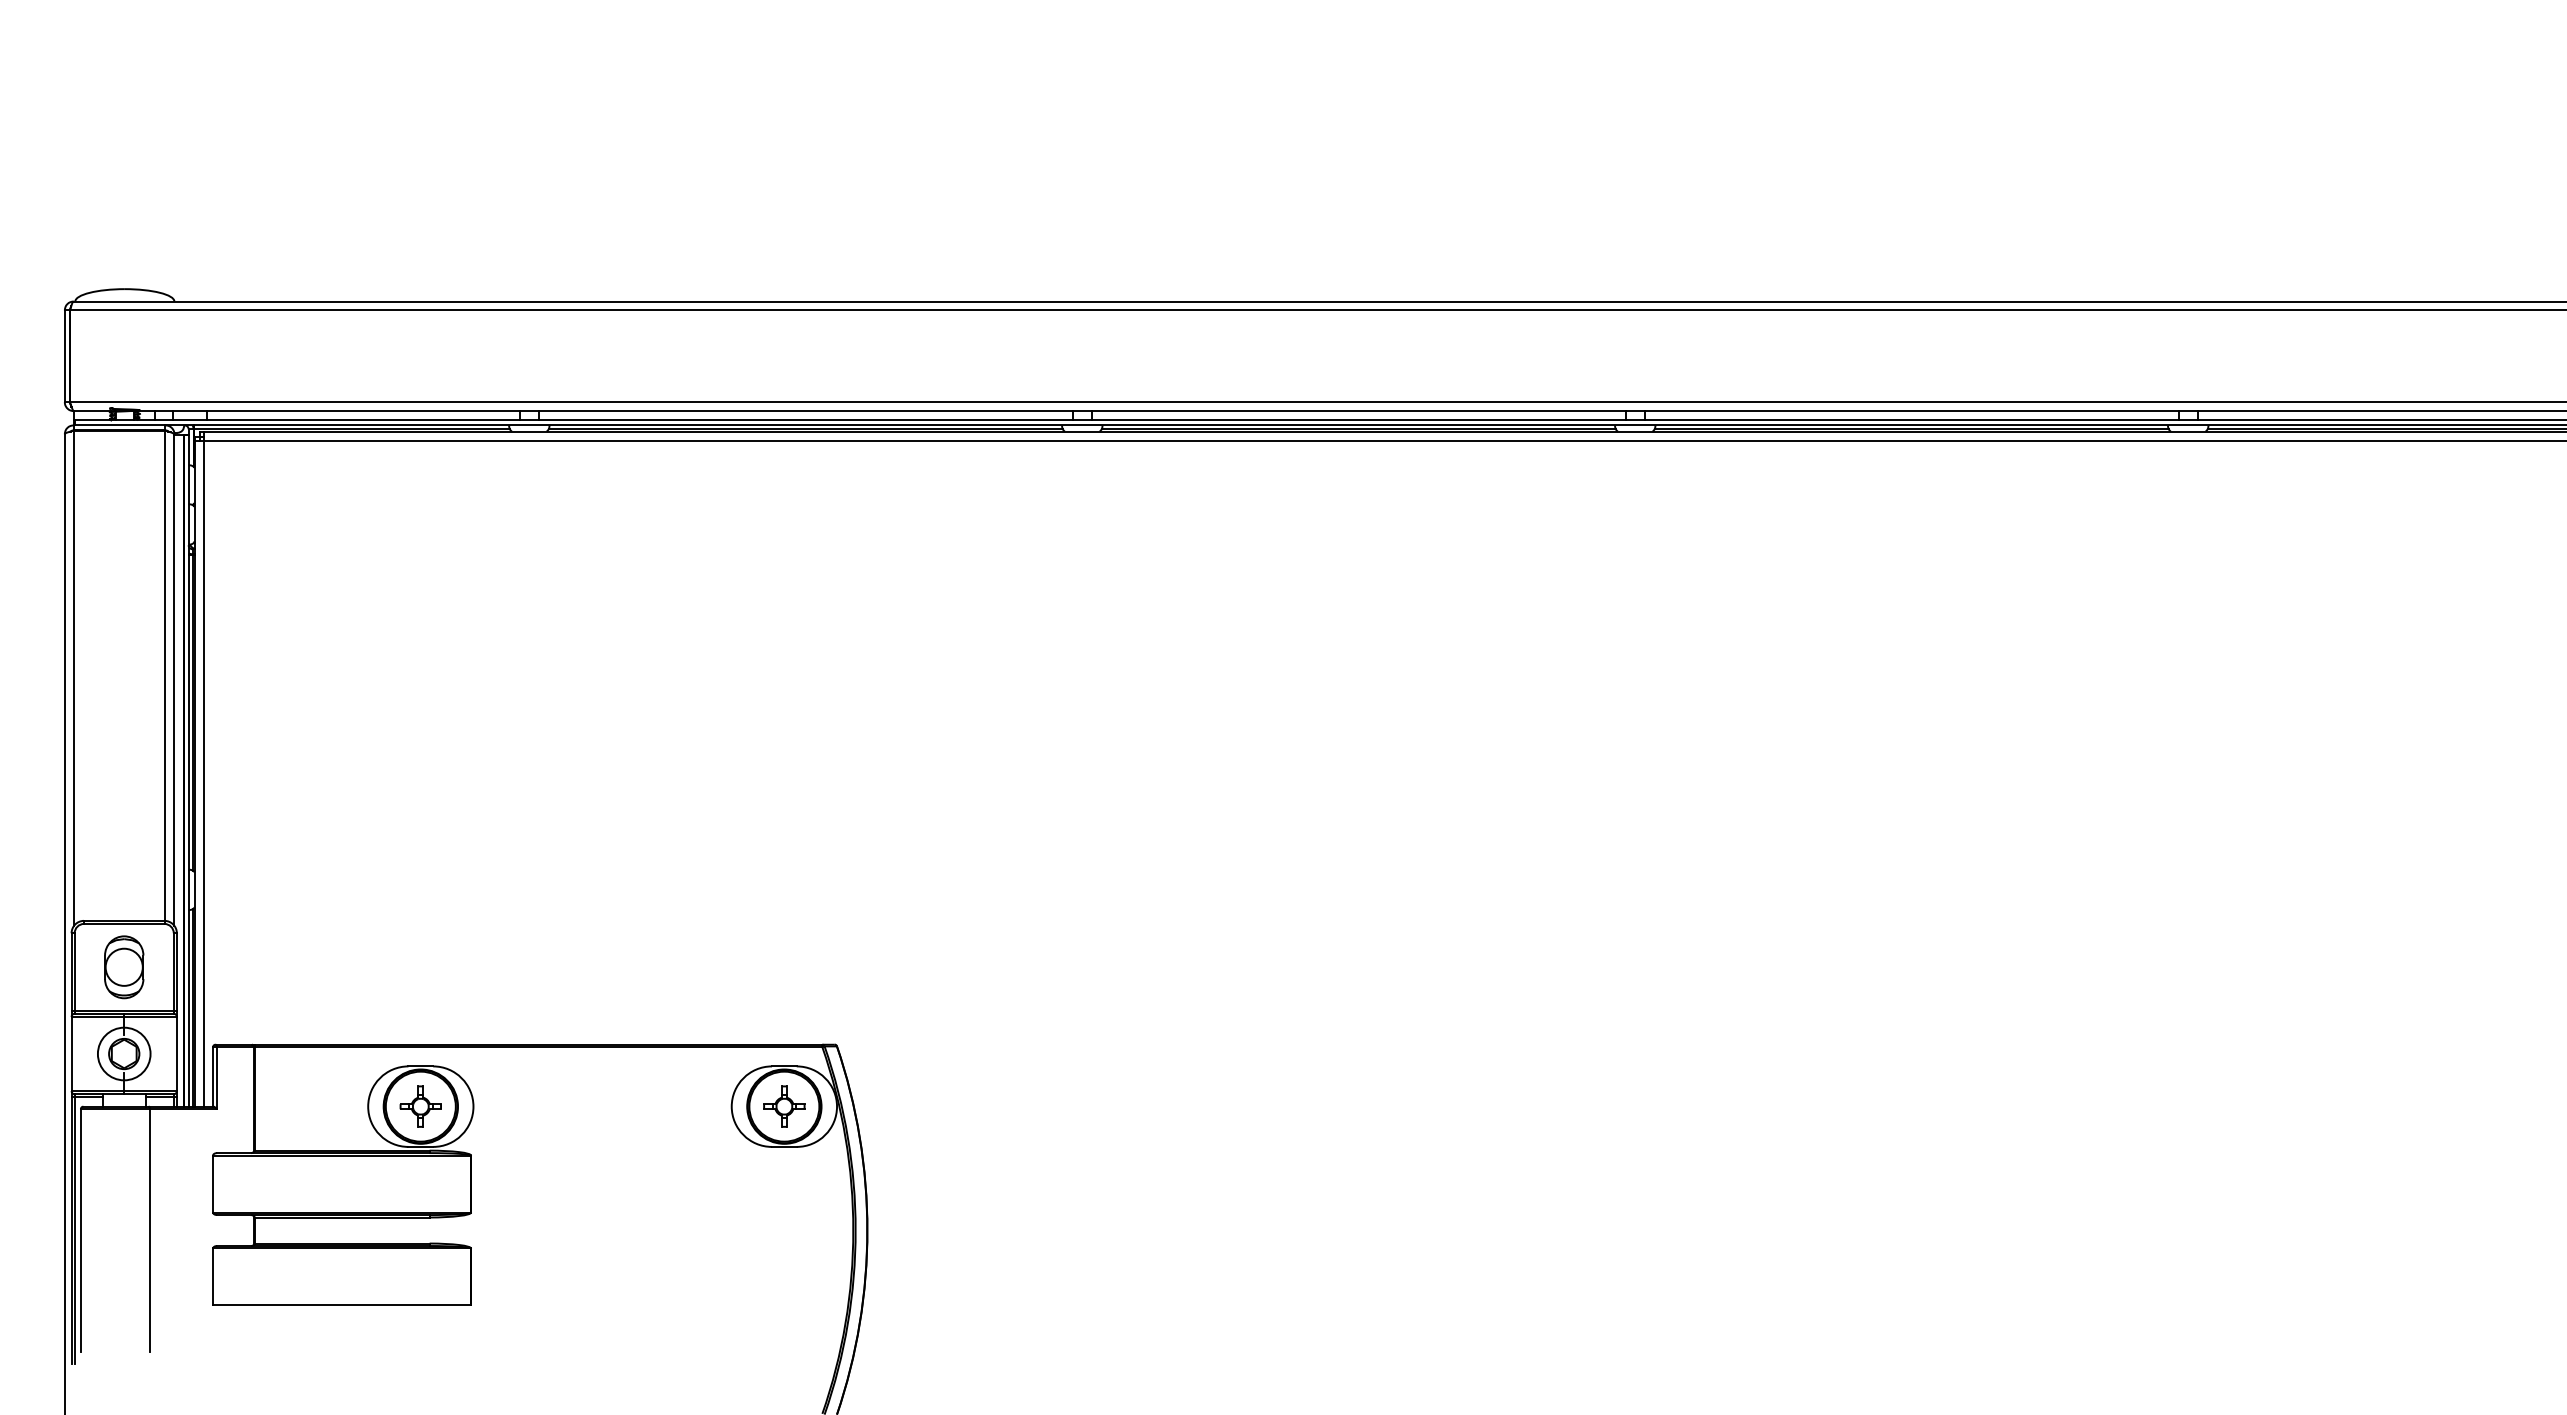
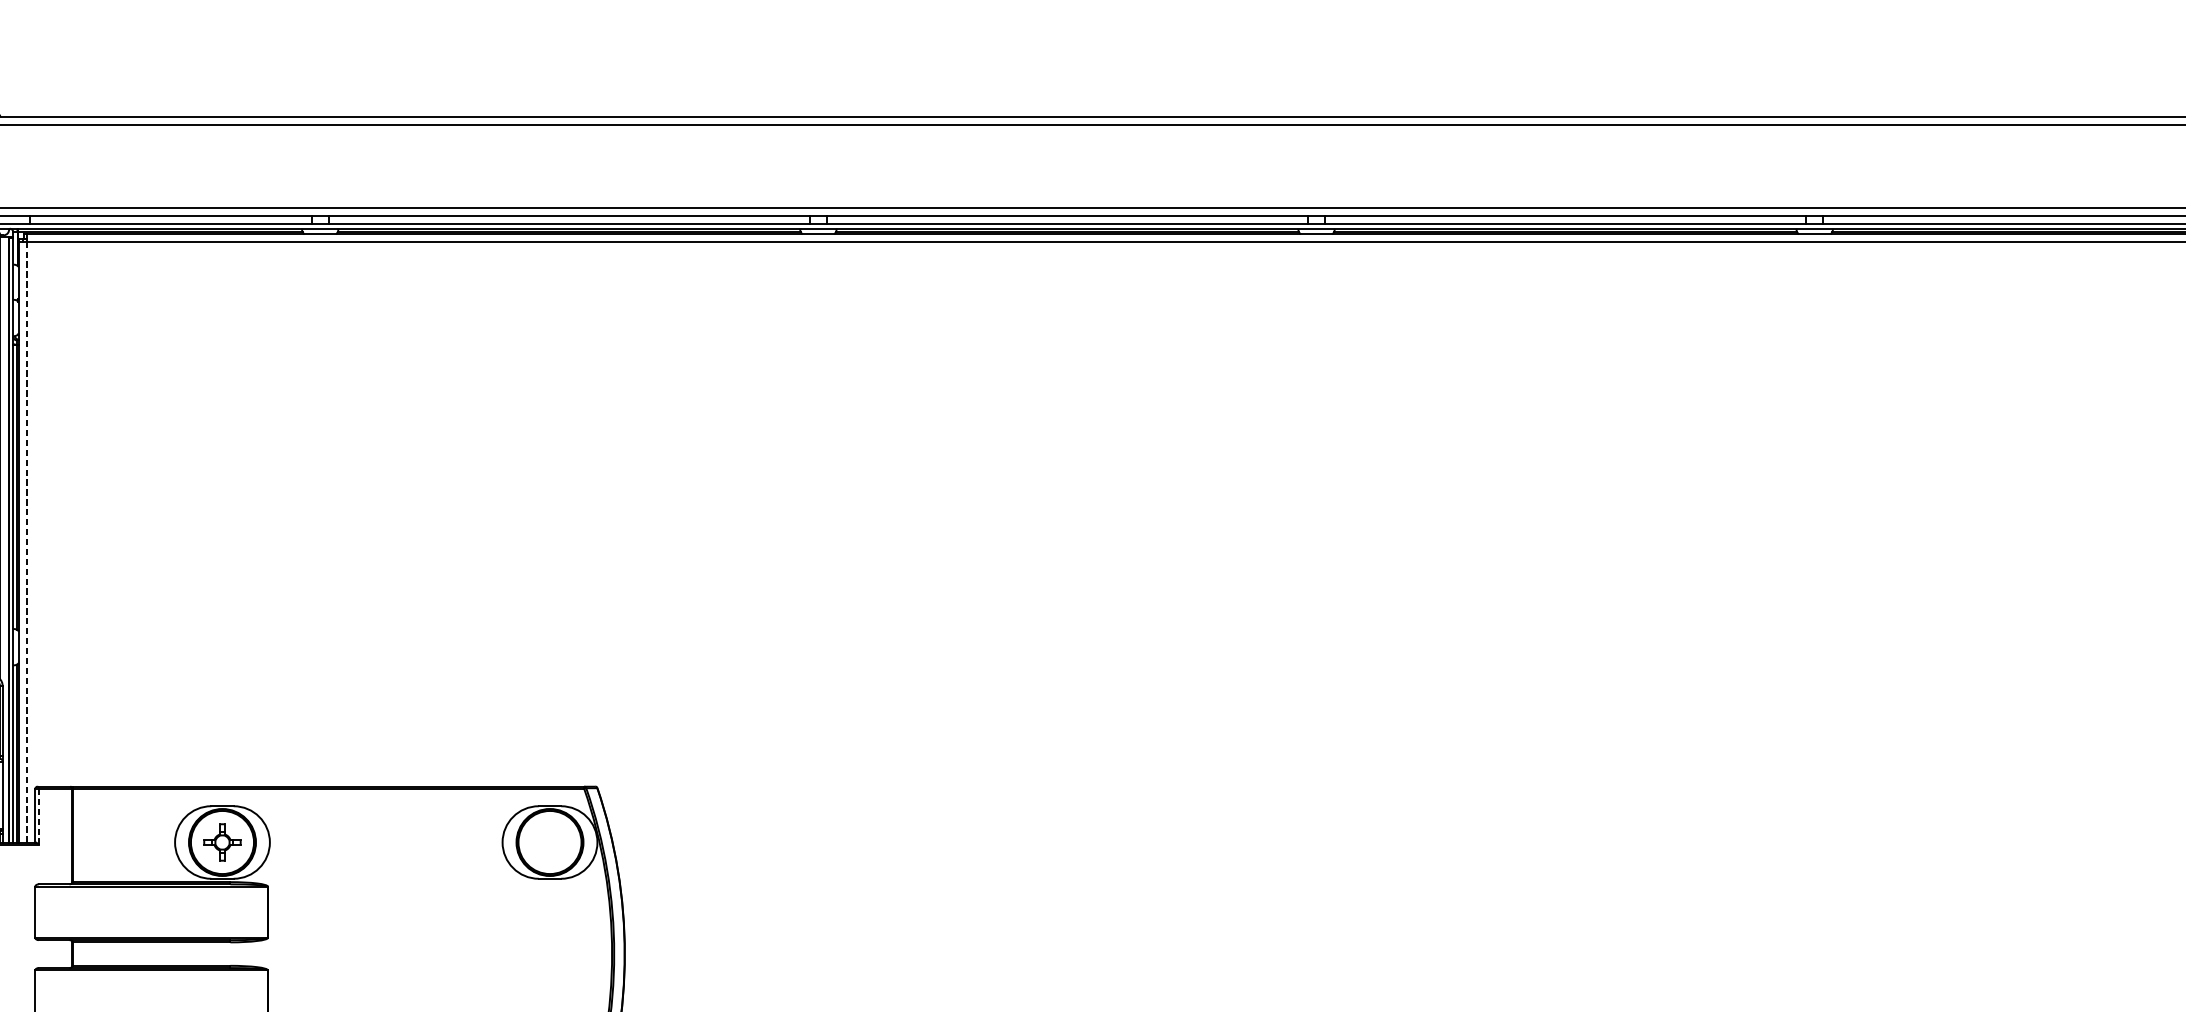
line: (203, 773) -> (26, 542), solid -> dashed
line: (217, 1078) -> (39, 817), solid -> dashed
part: (784, 1106) -> (550, 842), removed

